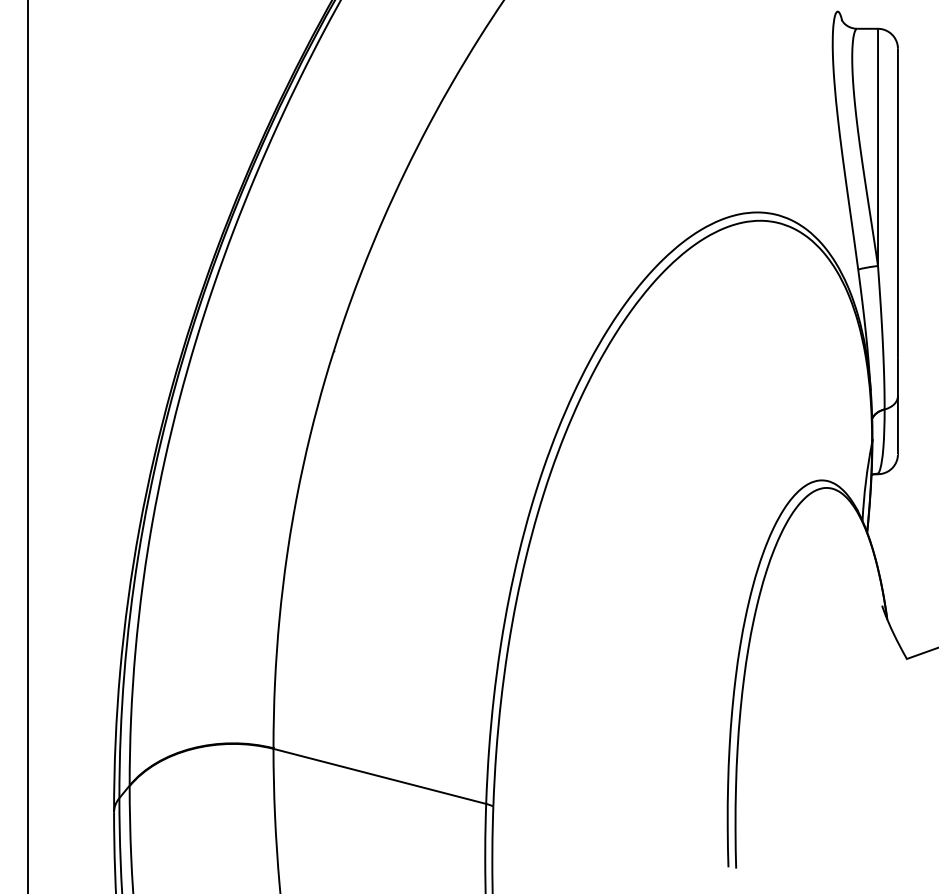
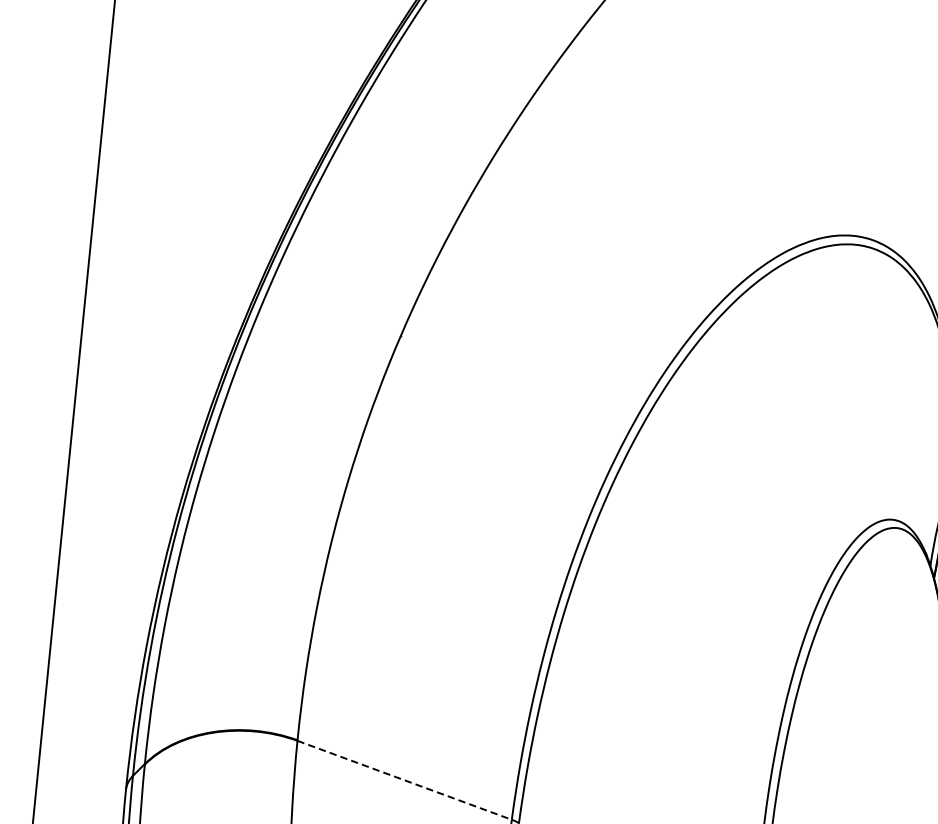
line: (379, 776) -> (404, 780), solid -> dashed

